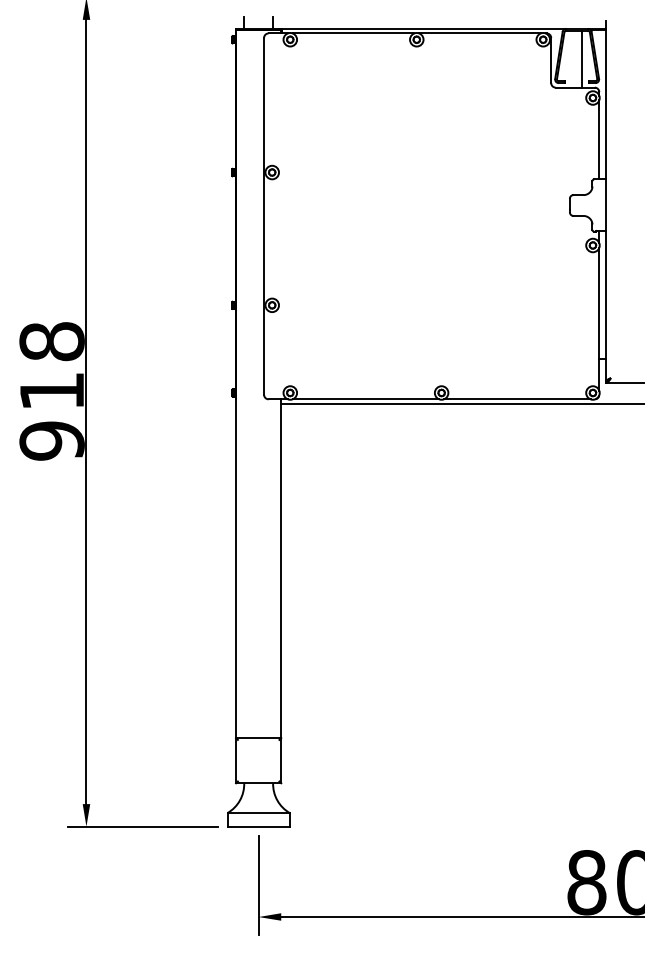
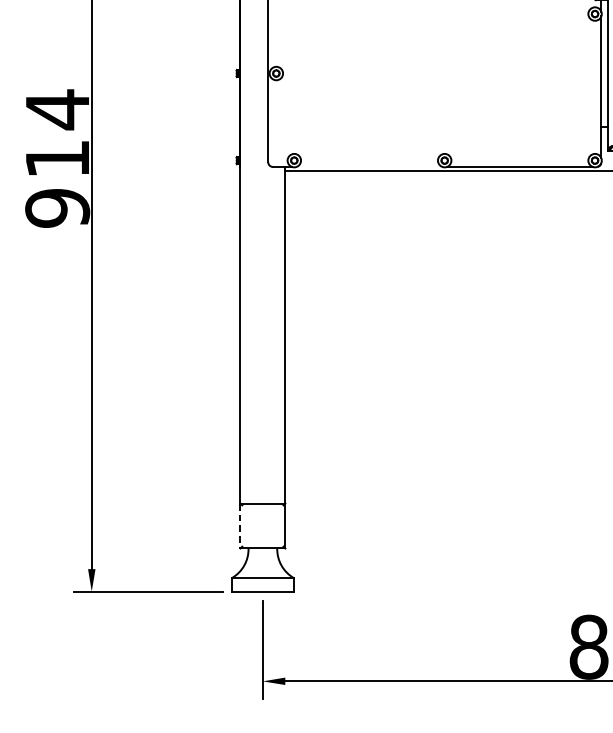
text: (51, 341) -> (57, 109), 918 -> 914
line: (365, 399) -> (369, 167), removed
line: (236, 760) -> (240, 525), solid -> dashed

